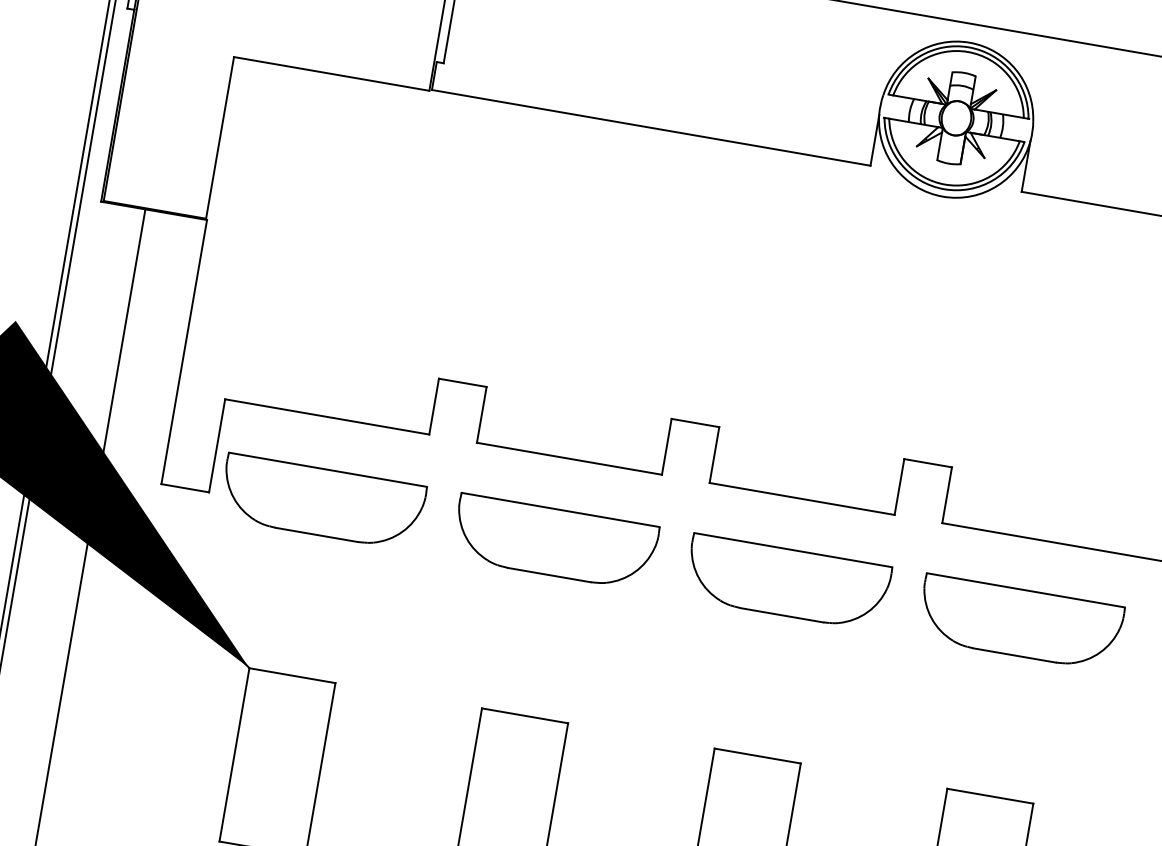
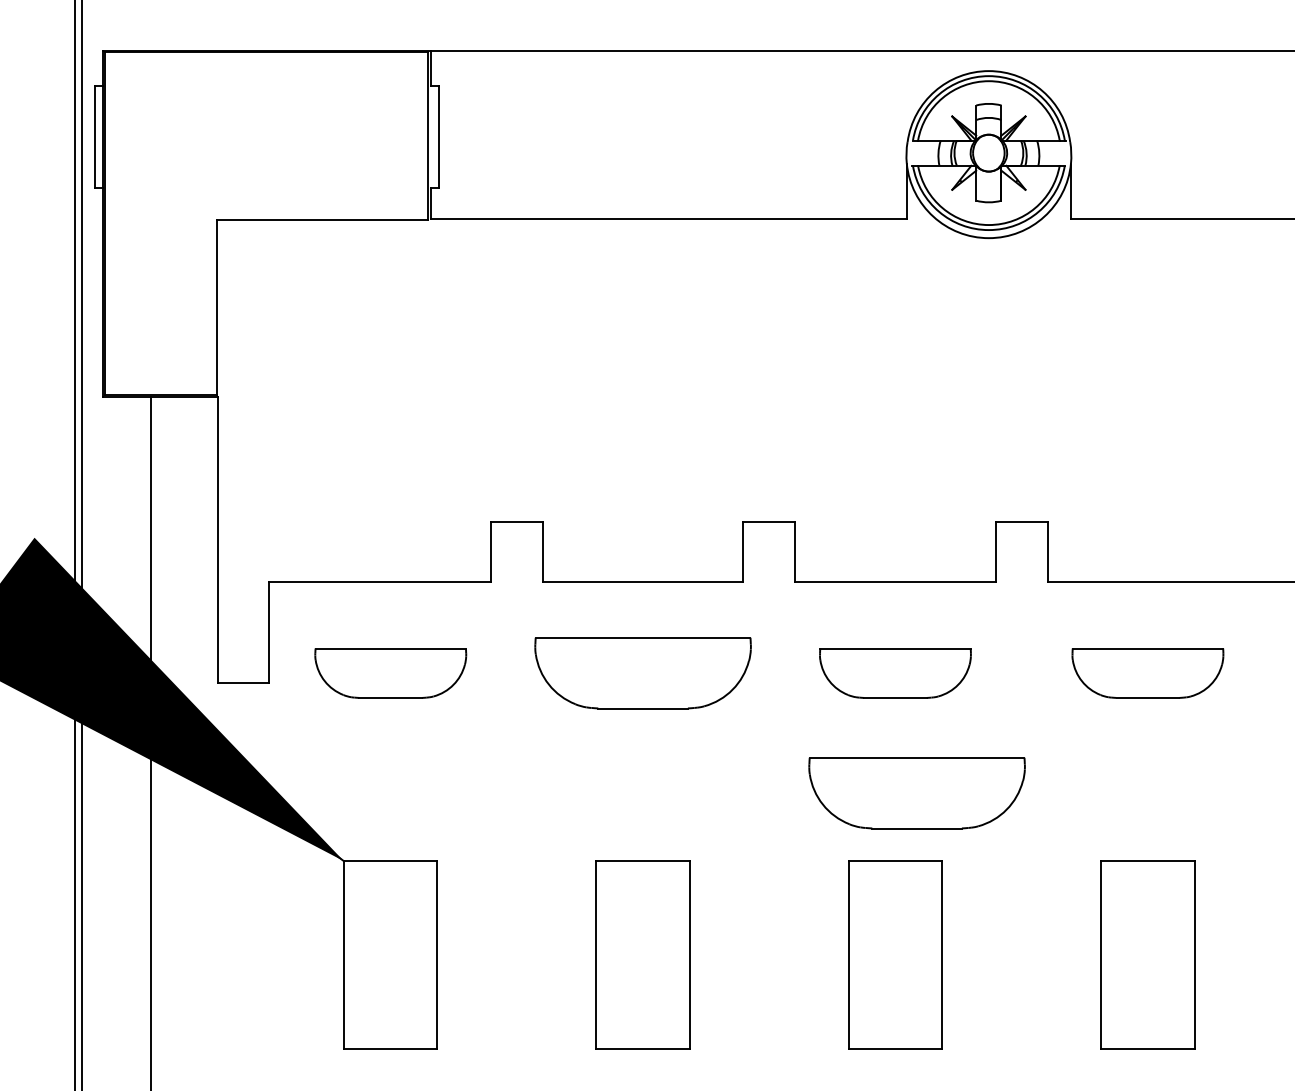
part: (322, 502) -> (390, 673), size x0.7
part: (787, 583) -> (895, 673), size x0.7
part: (1019, 623) -> (1147, 673), size x0.7
part: (787, 696) -> (916, 793), added

